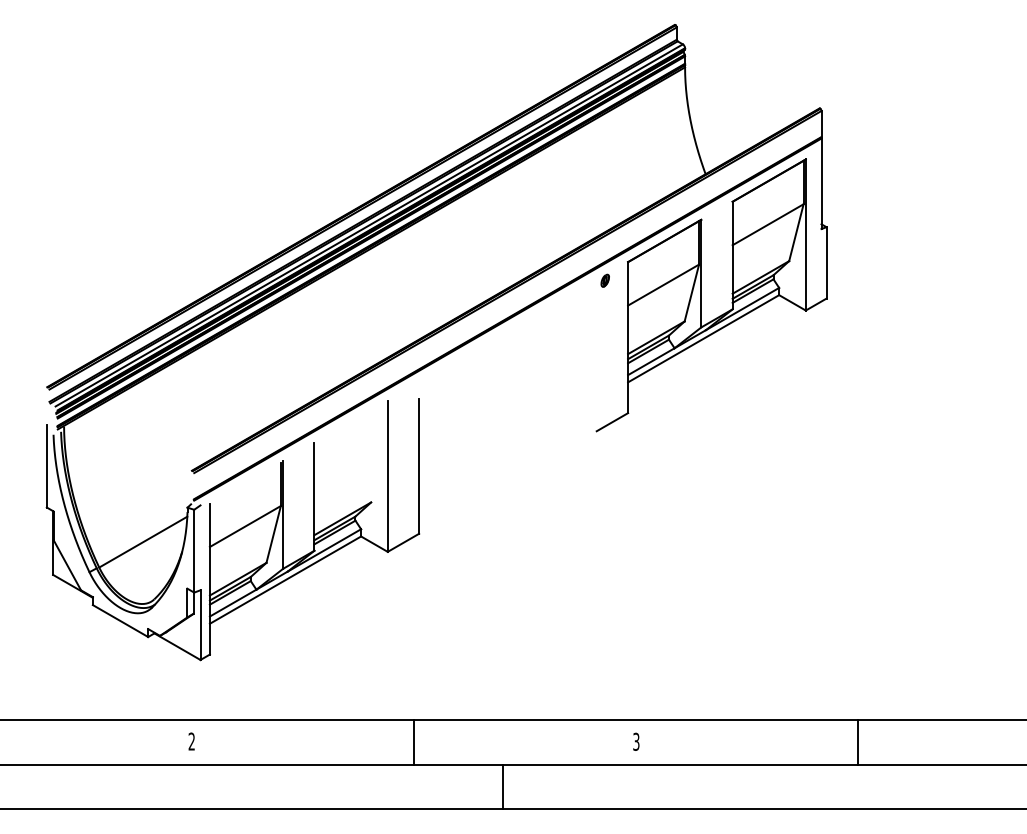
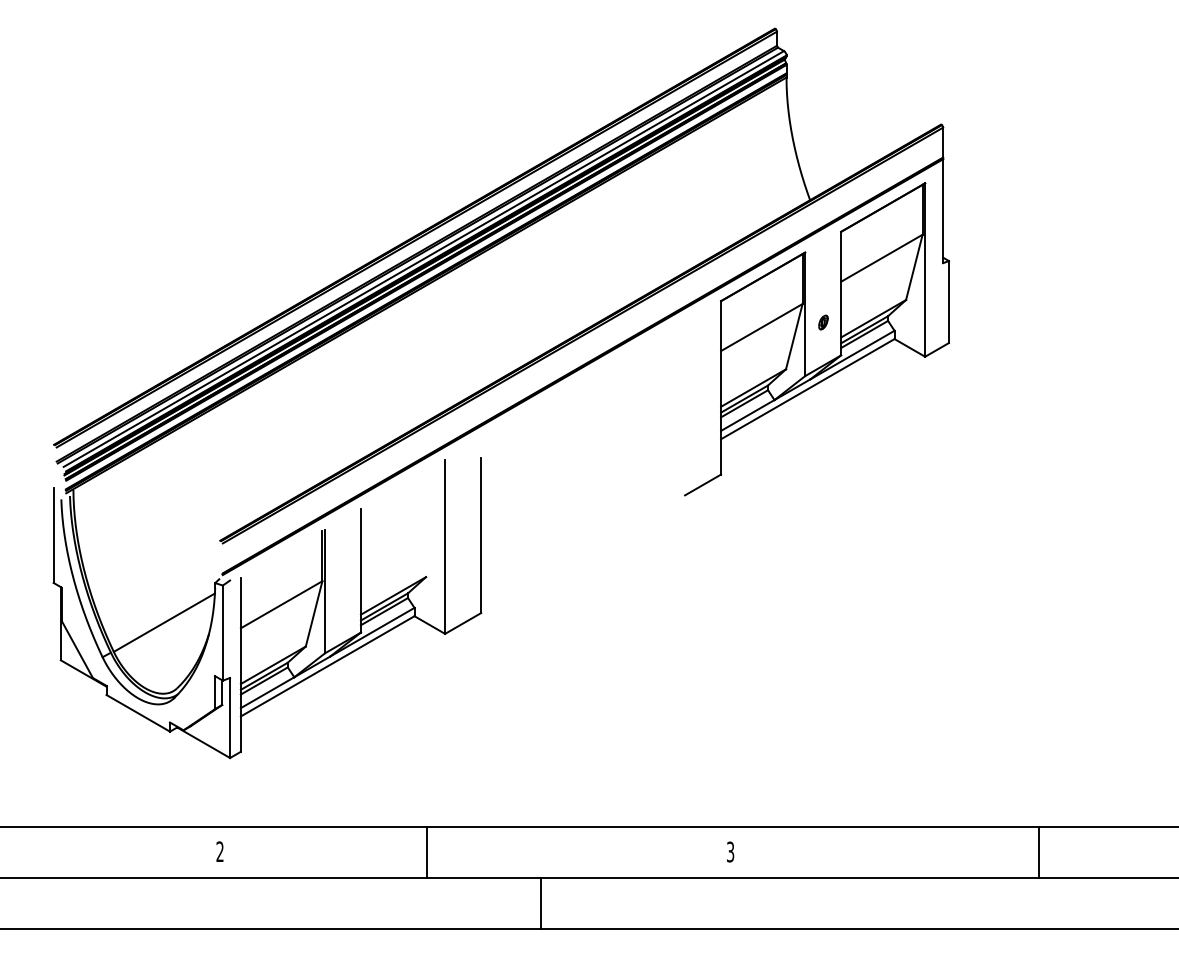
part: (604, 280) -> (822, 322), moved
line: (414, 742) -> (427, 852), moved
line: (857, 742) -> (1038, 852), moved
line: (502, 786) -> (540, 903), moved

